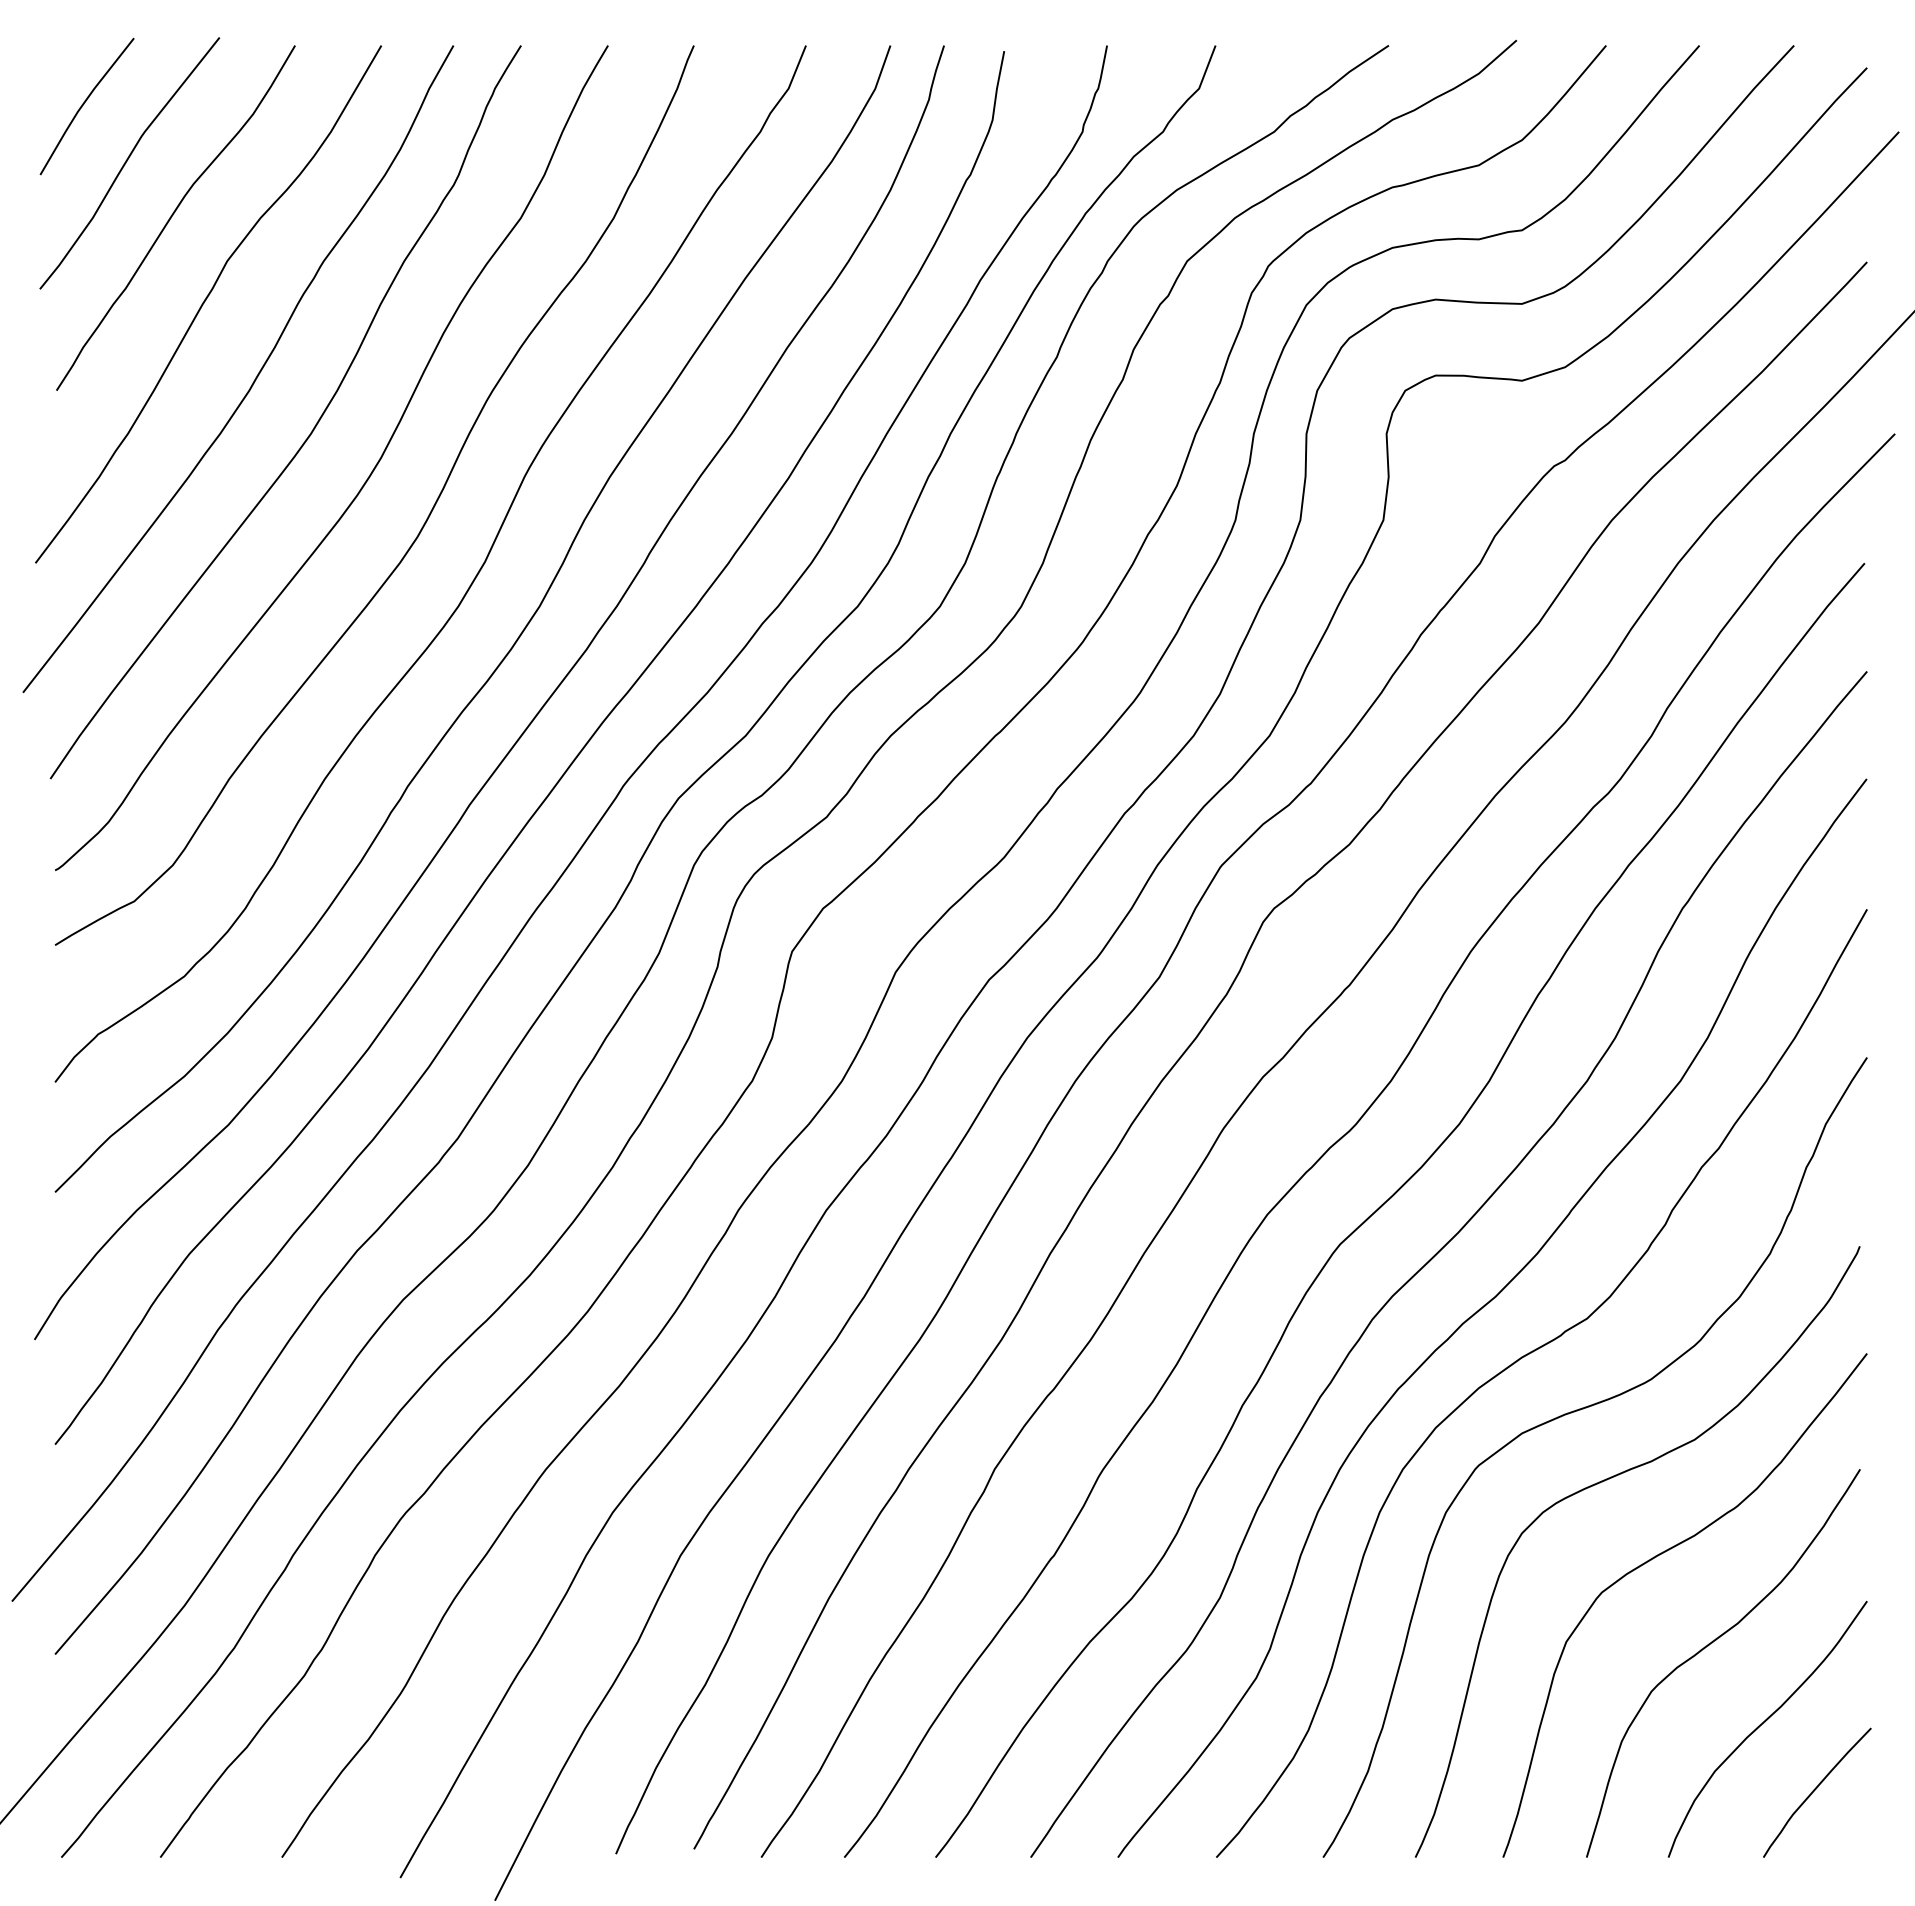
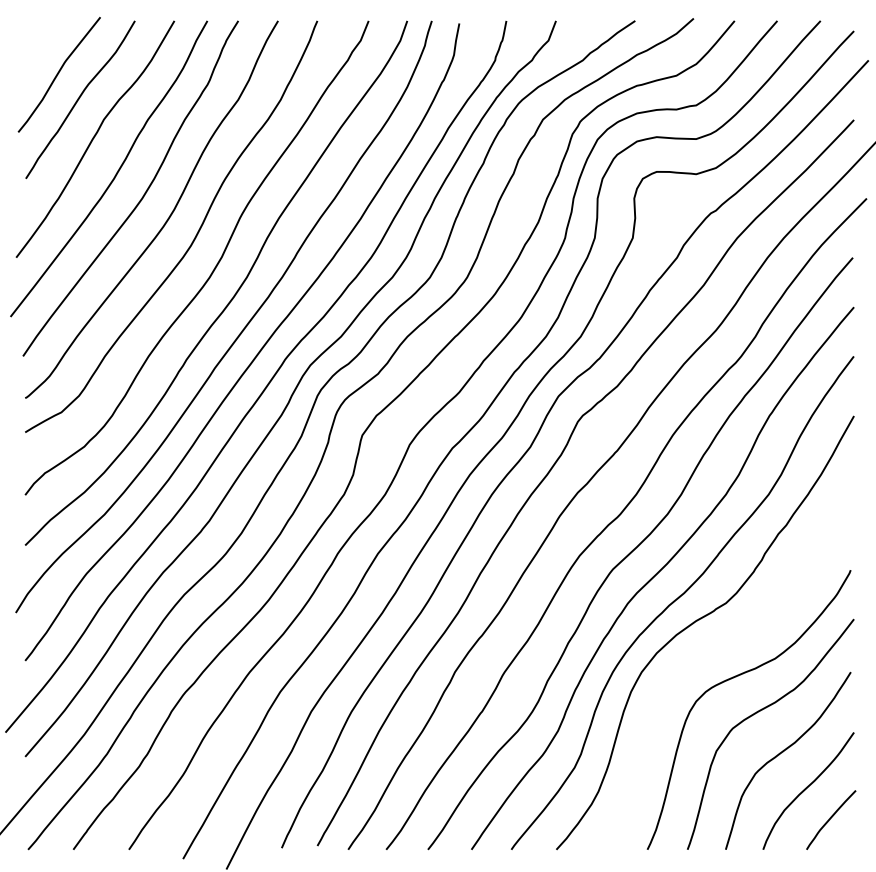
line: (86, 103) -> (39, 47), removed
curve: (1577, 1413) -> (721, 646), removed

